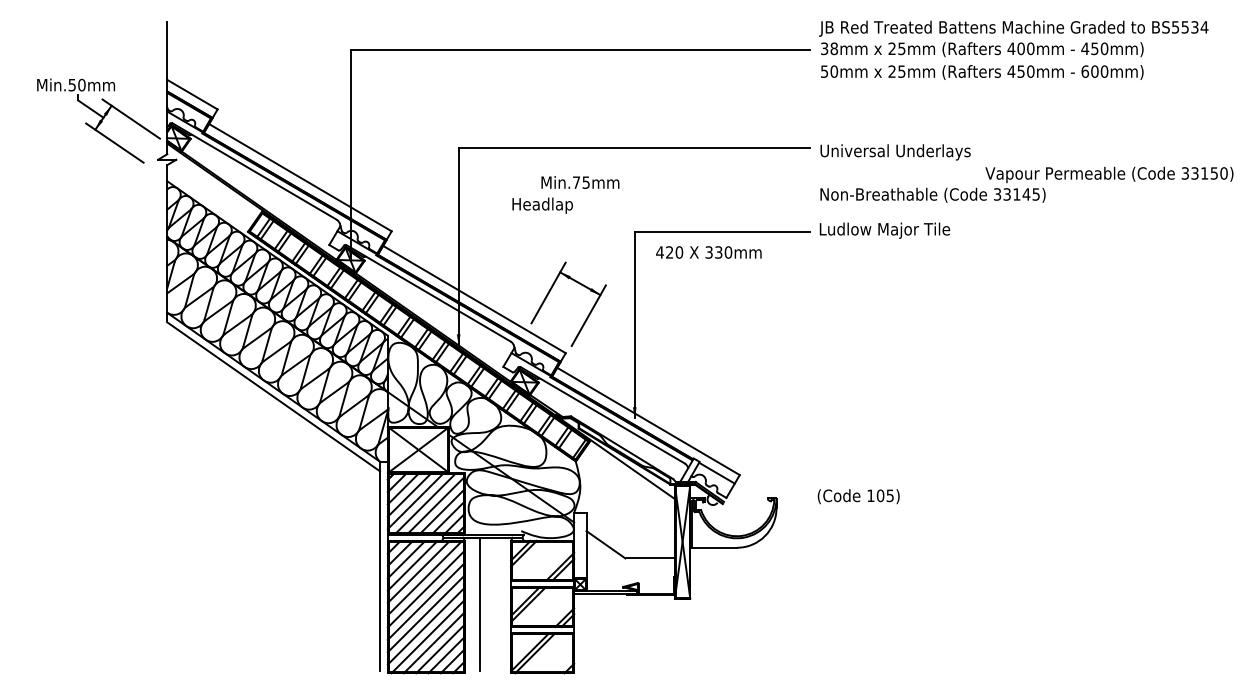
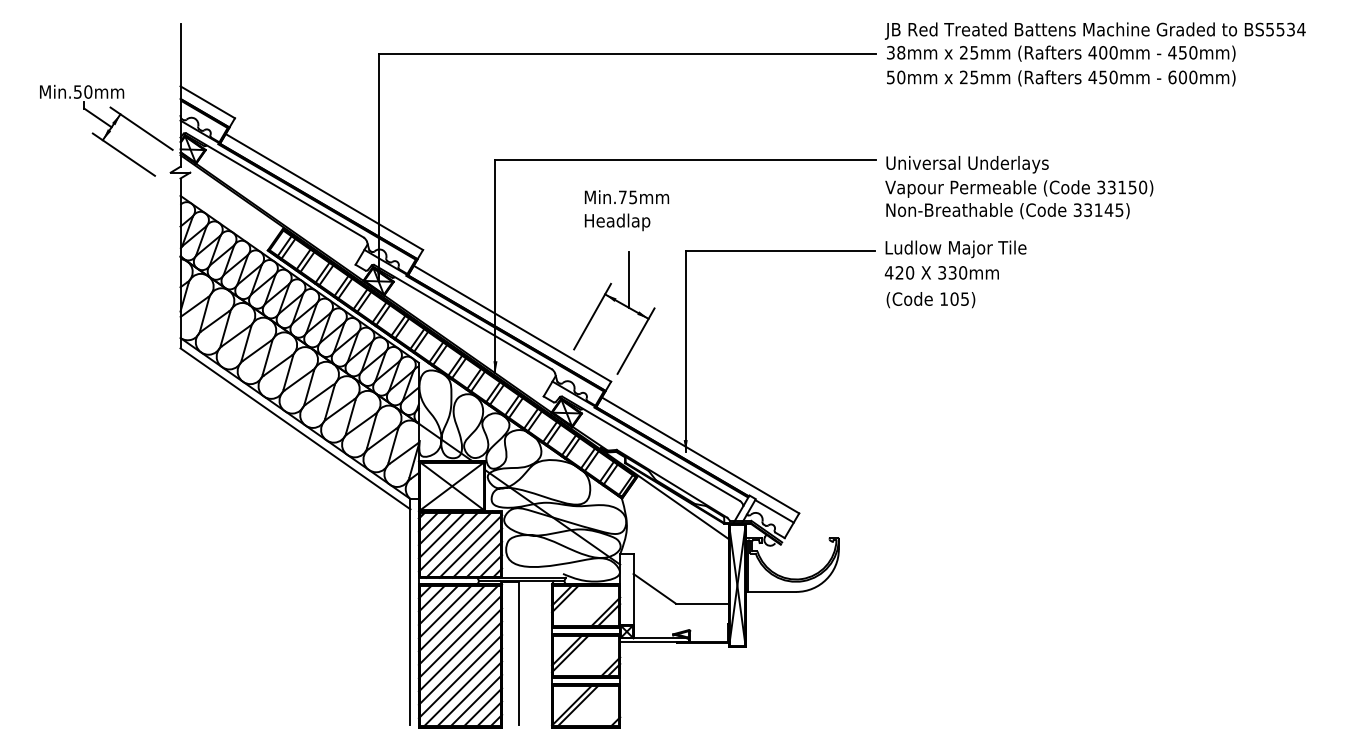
text: (1109, 174) -> (1019, 188), moved
text: (542, 205) -> (617, 222), moved
text: (708, 252) -> (941, 272), moved
line: (582, 258) -> (629, 279), added
text: (858, 496) -> (930, 299), moved

